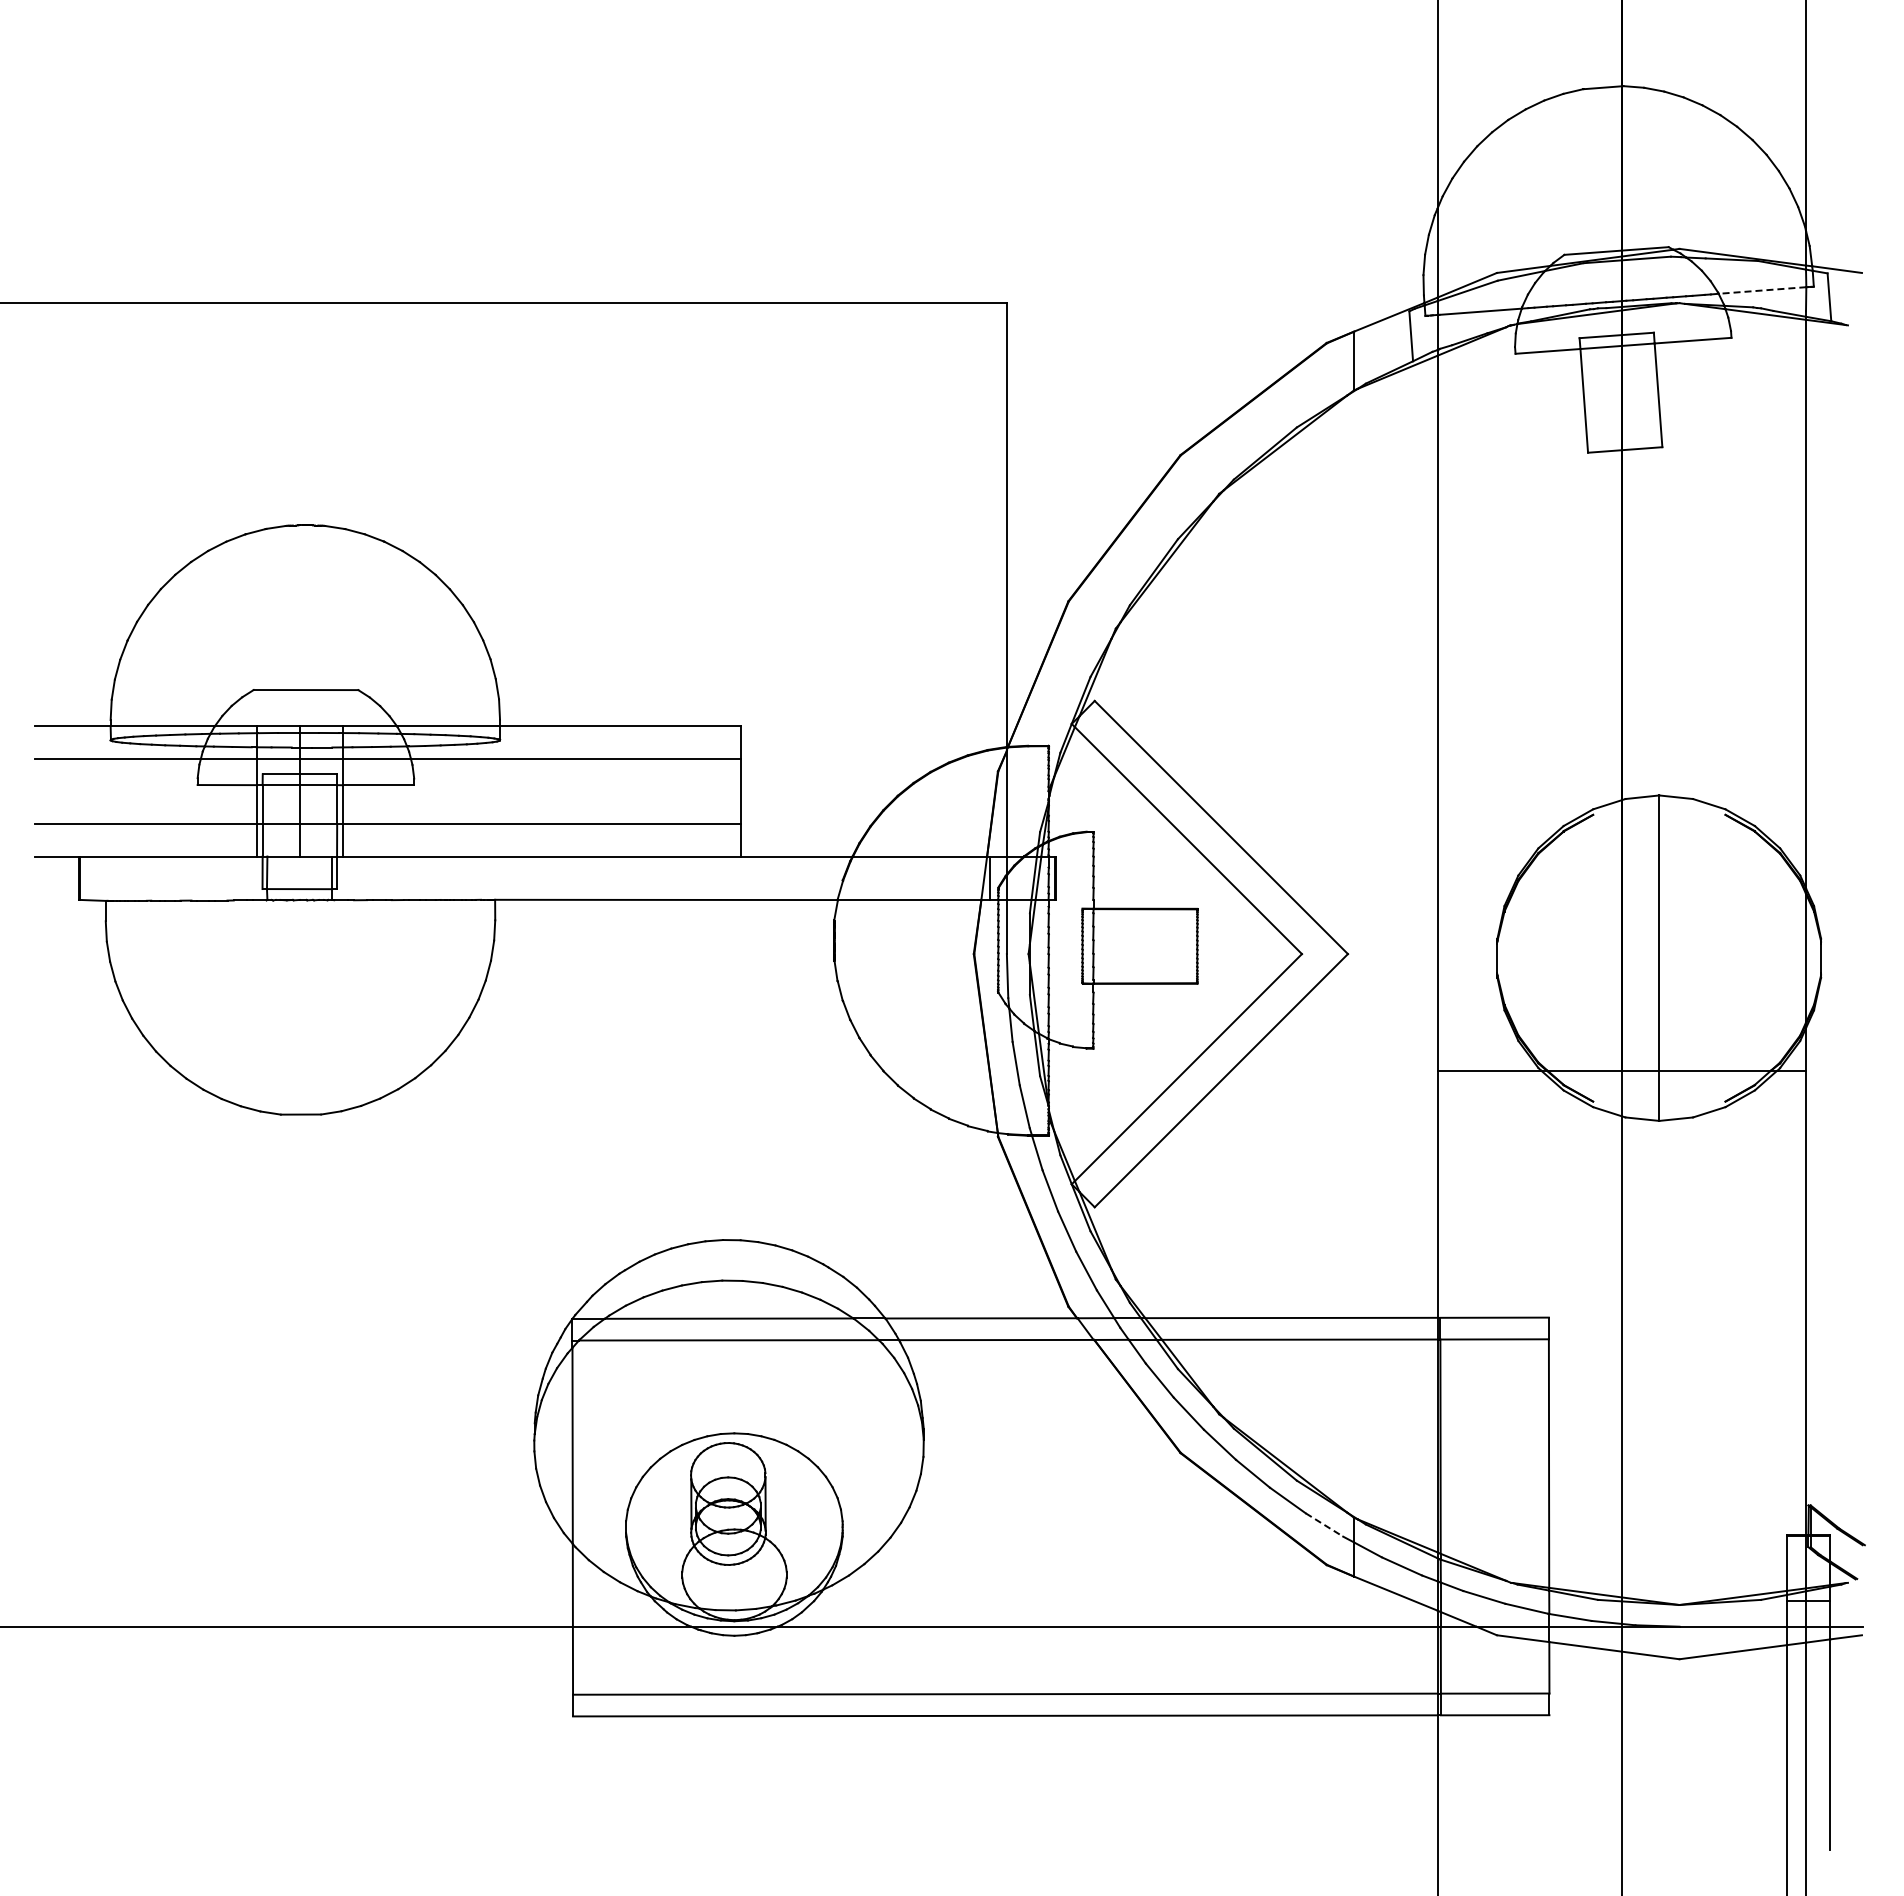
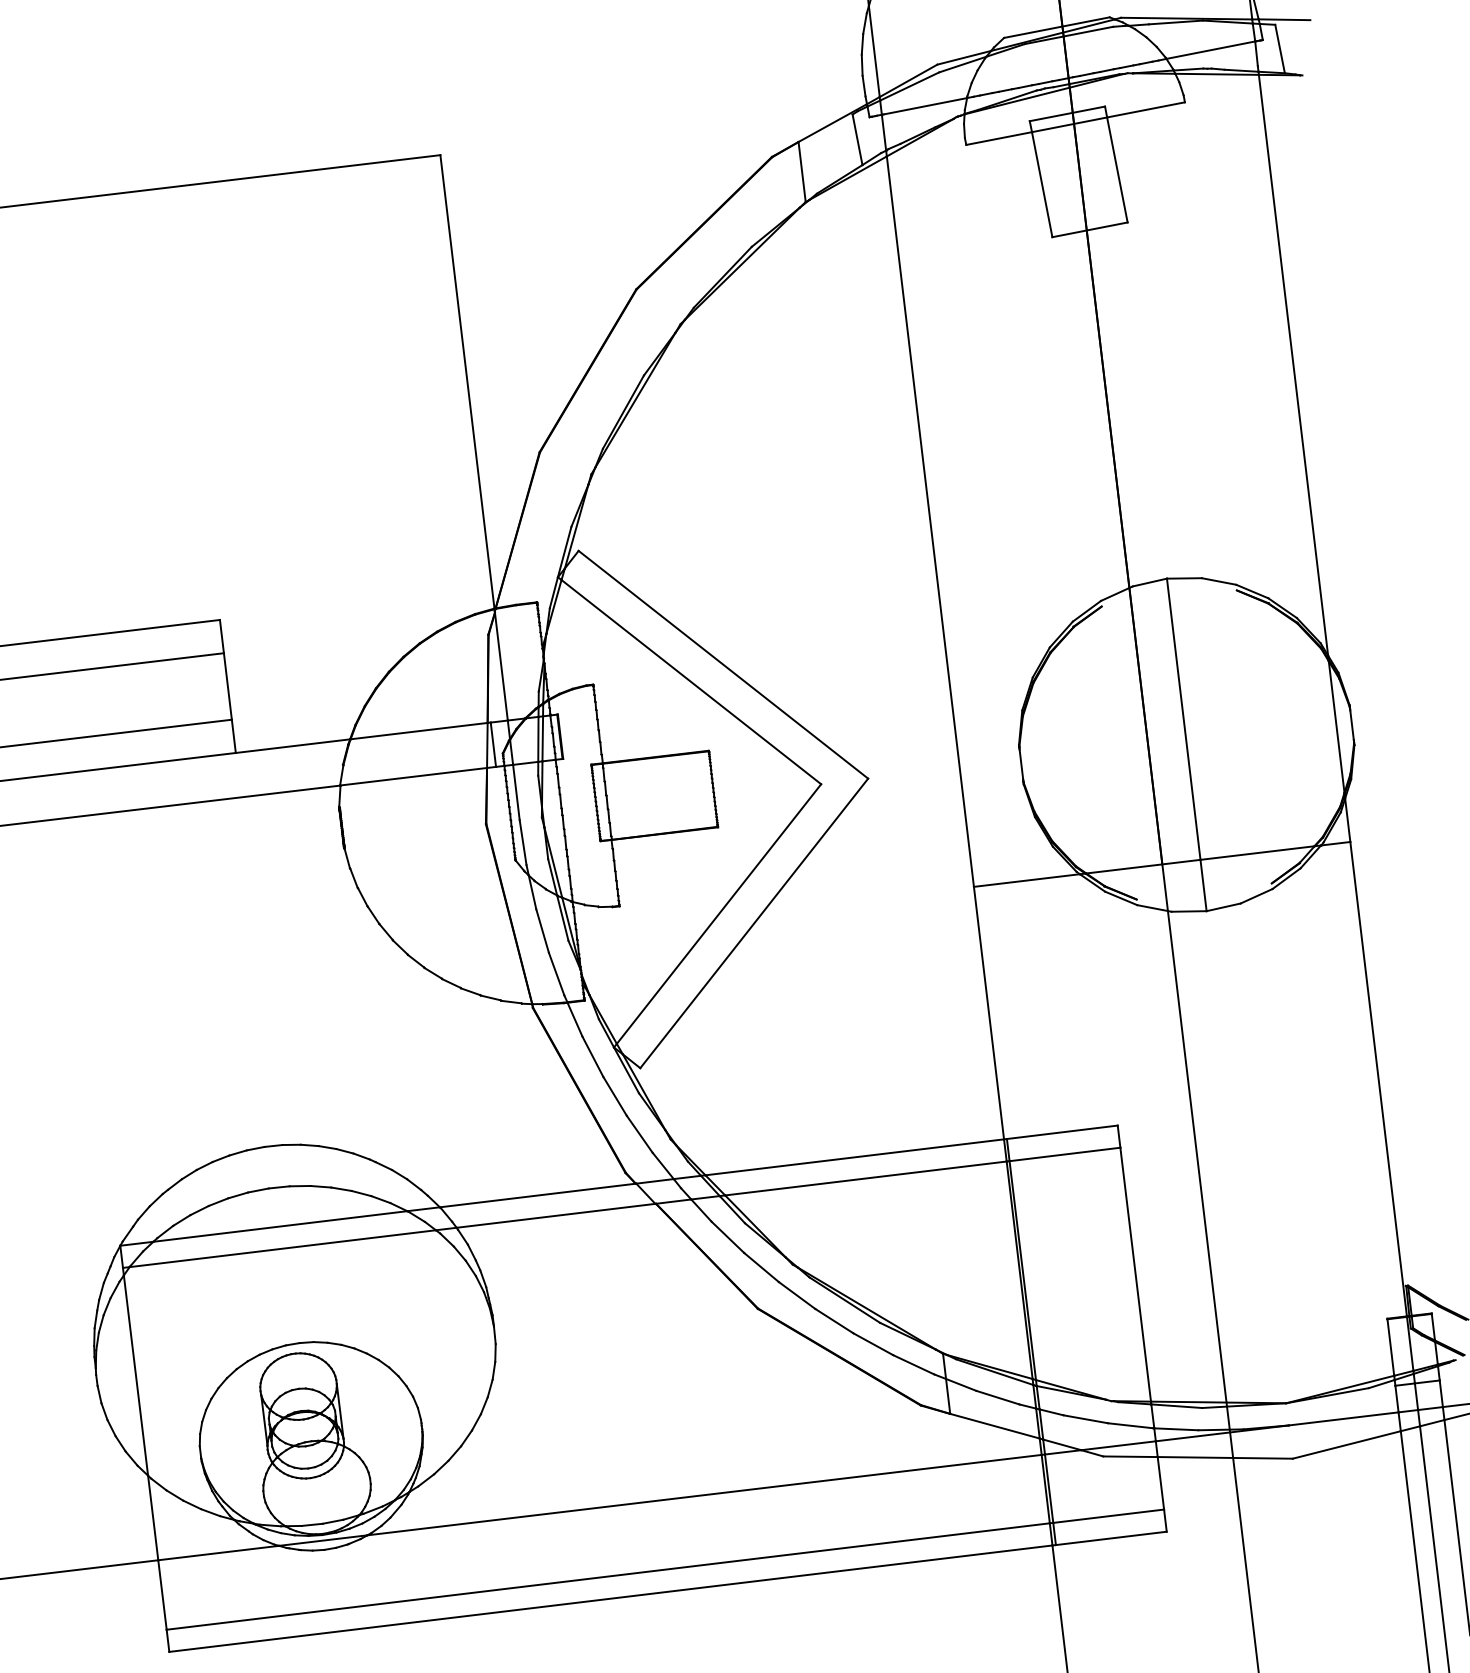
line: (1762, 290) -> (1210, 50), dashed -> solid
line: (1324, 1525) -> (913, 1365), dashed -> solid

